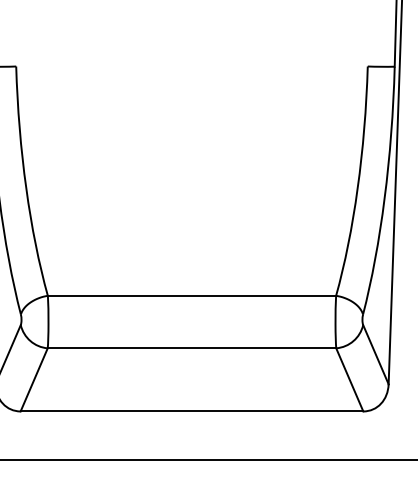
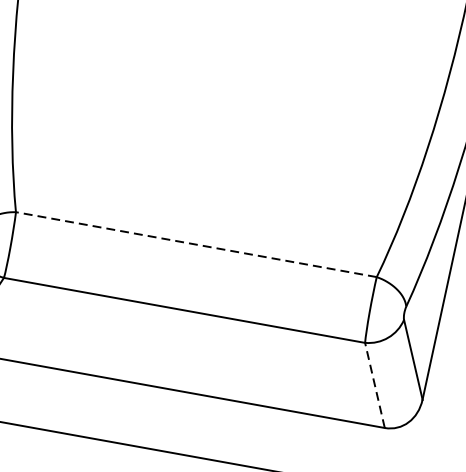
line: (191, 295) -> (195, 244), solid -> dashed
line: (349, 379) -> (374, 384), solid -> dashed

